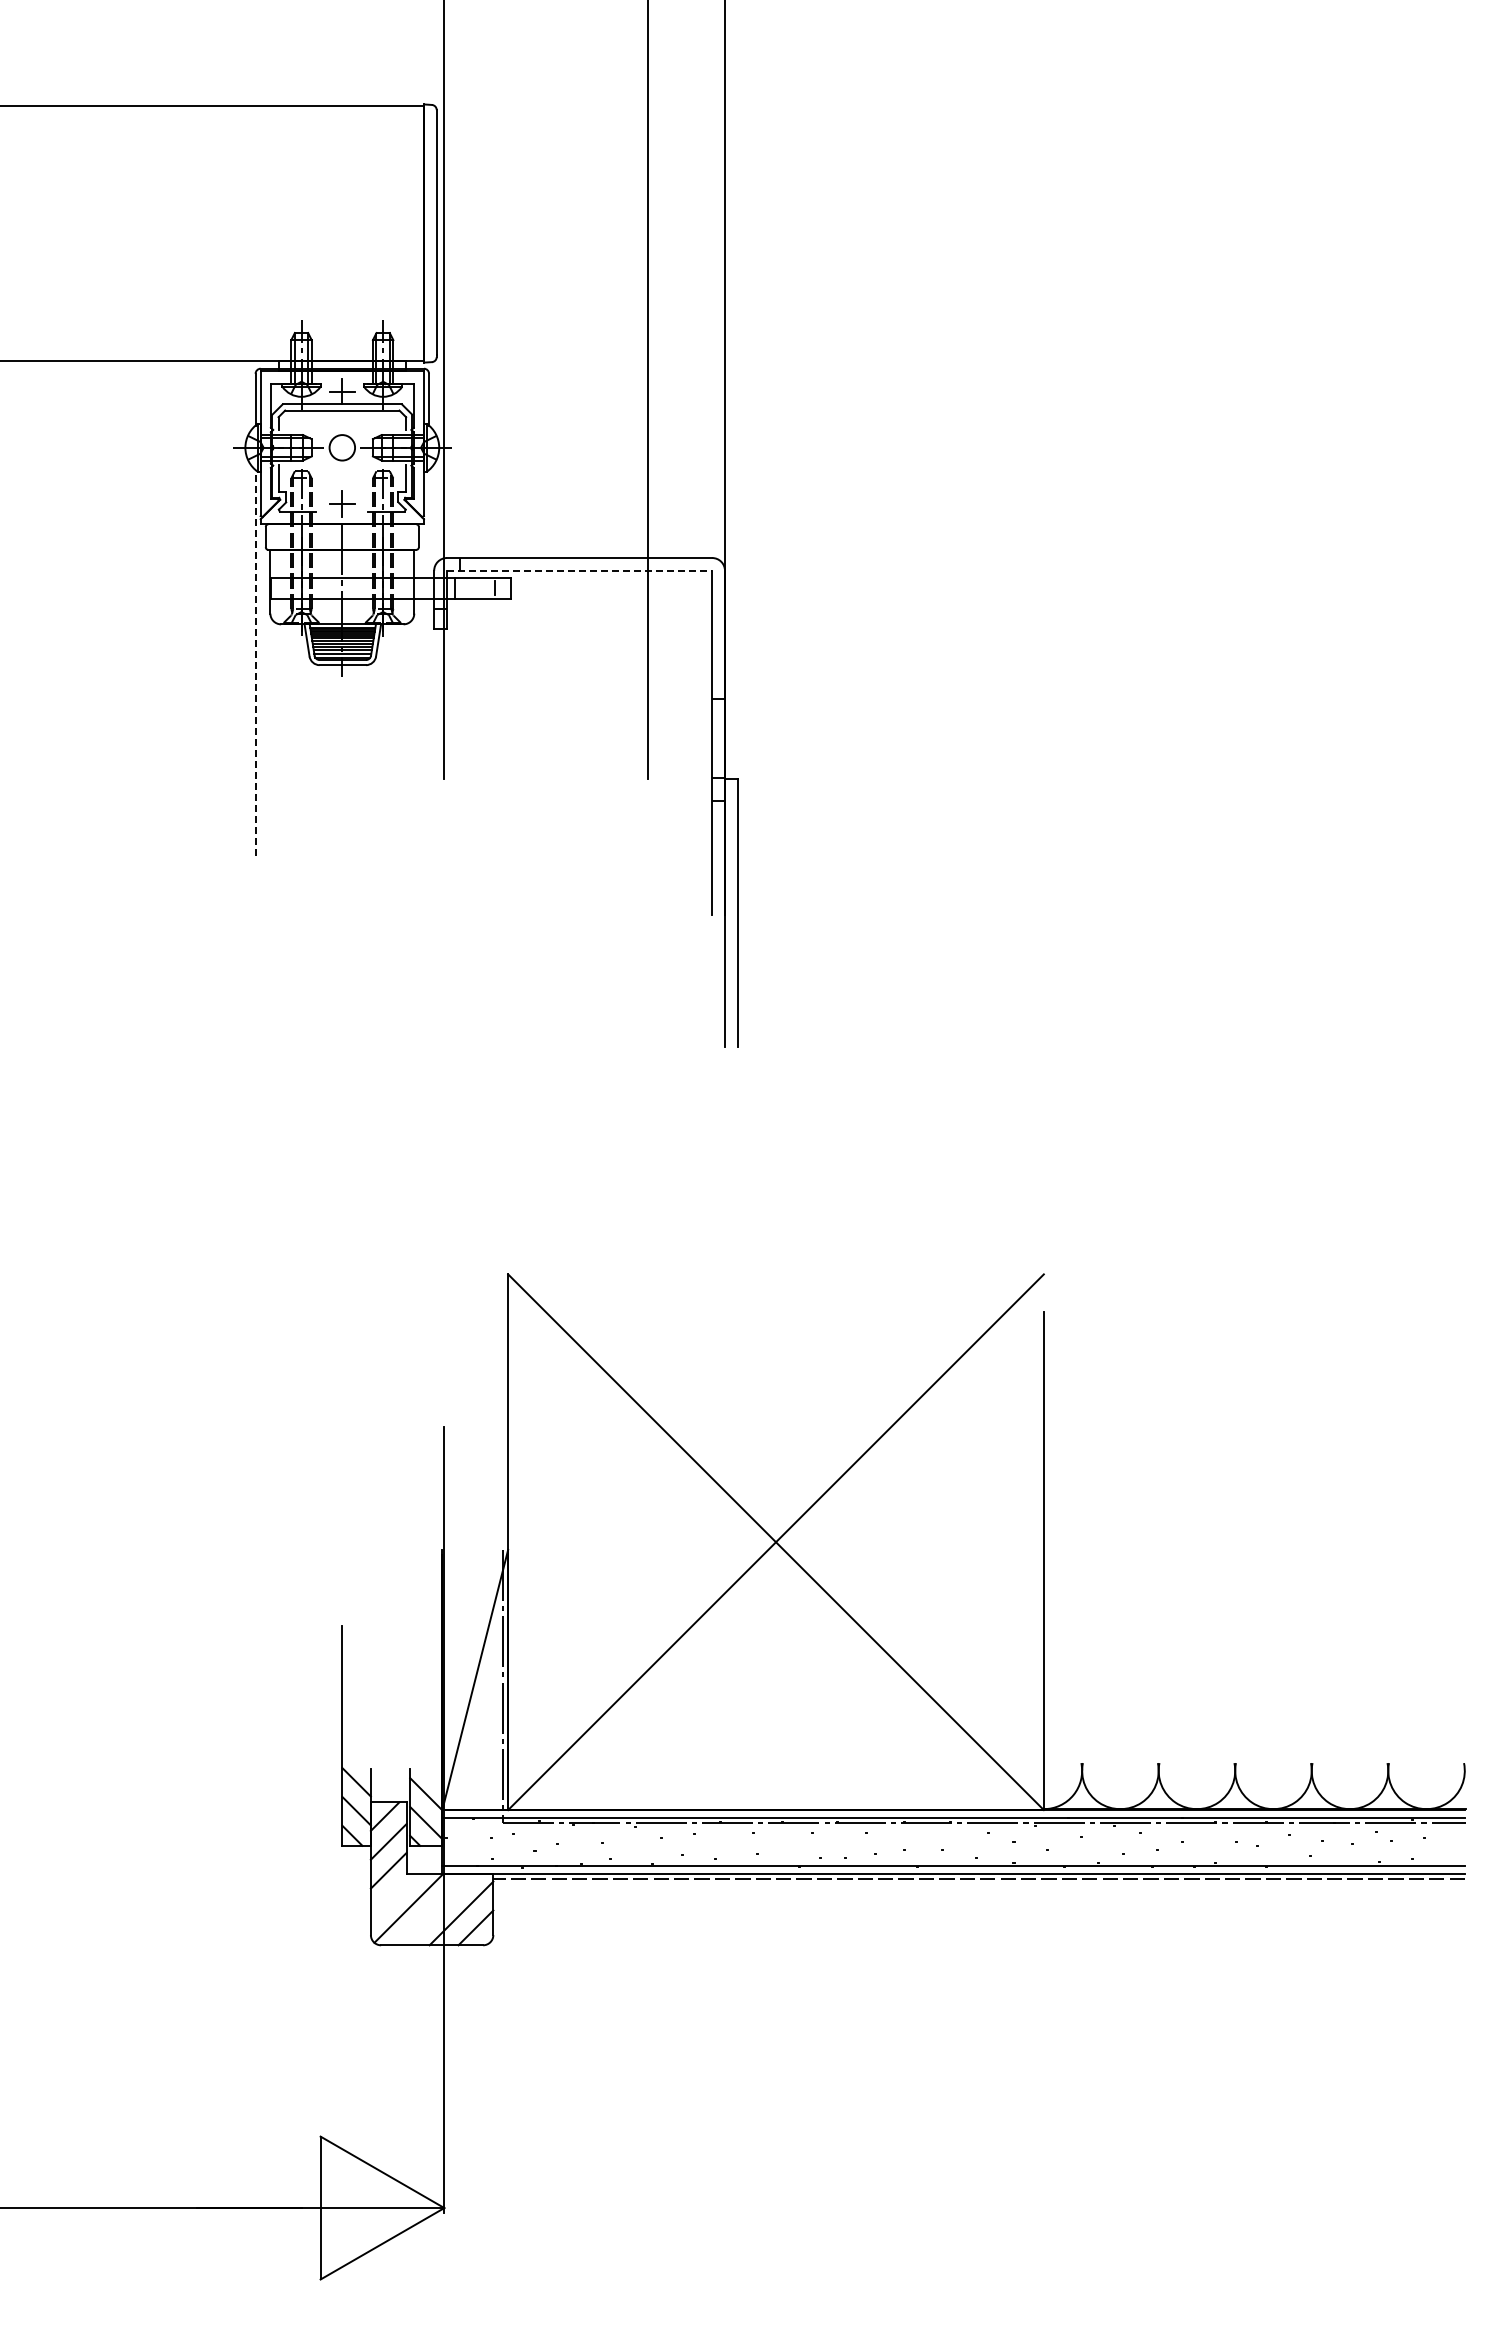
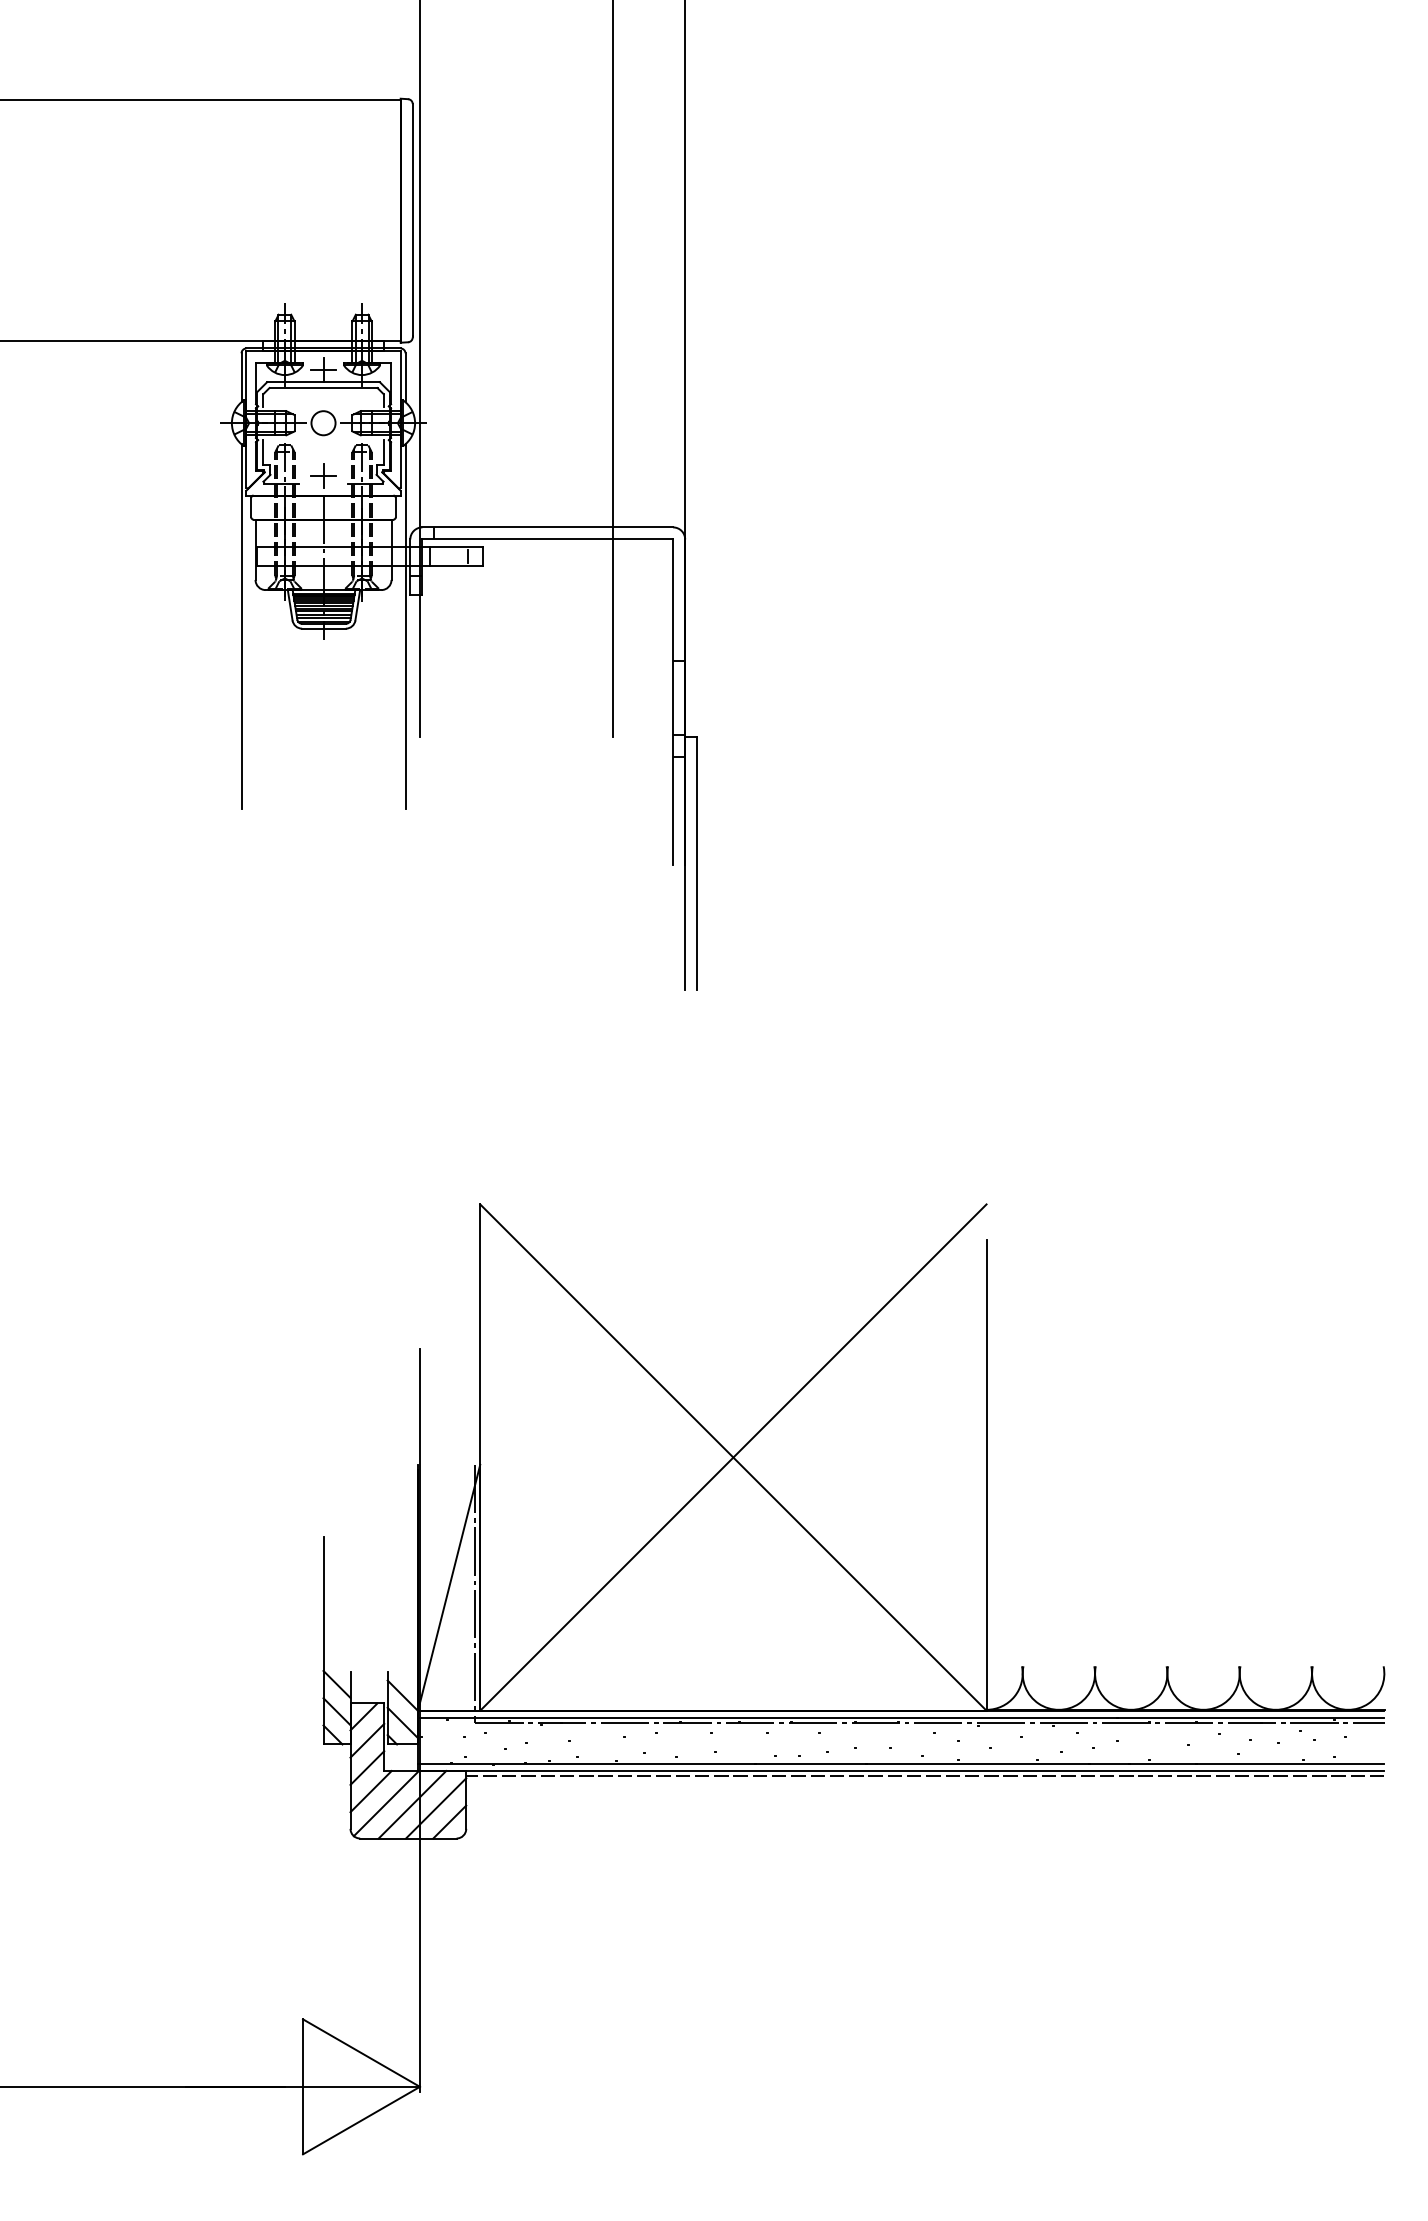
line: (579, 570) -> (547, 539), dashed -> solid
line: (429, 662) -> (405, 626), added
line: (255, 663) -> (241, 627), dashed -> solid
line: (392, 1895) -> (370, 1791), added
line: (436, 1909) -> (412, 1804), added

